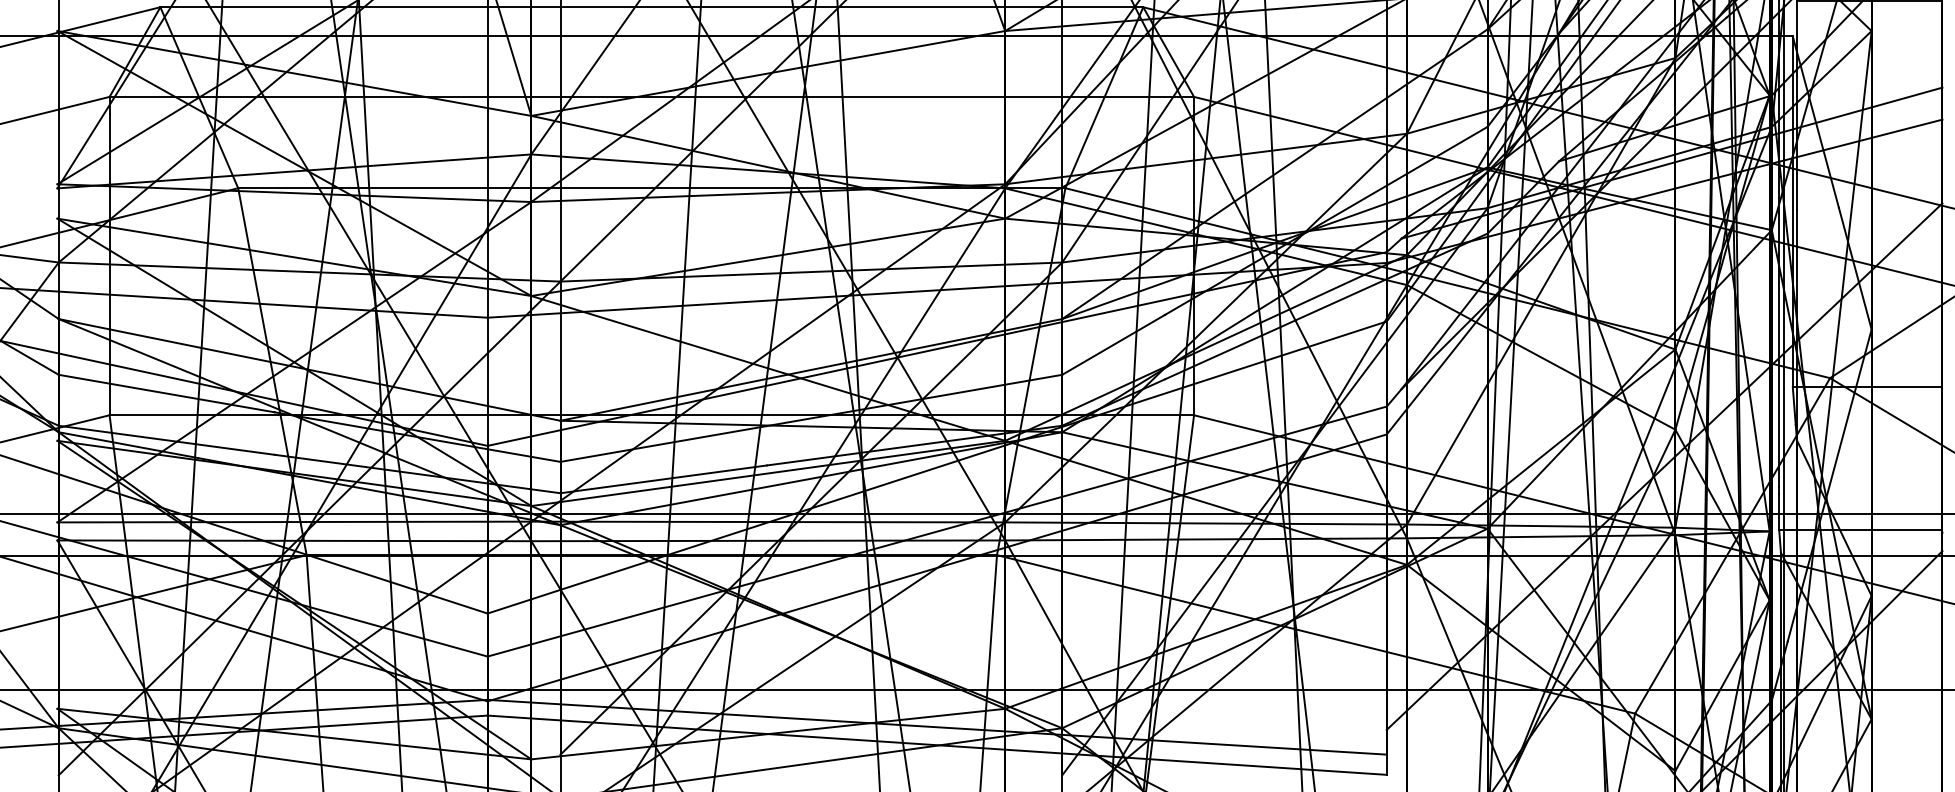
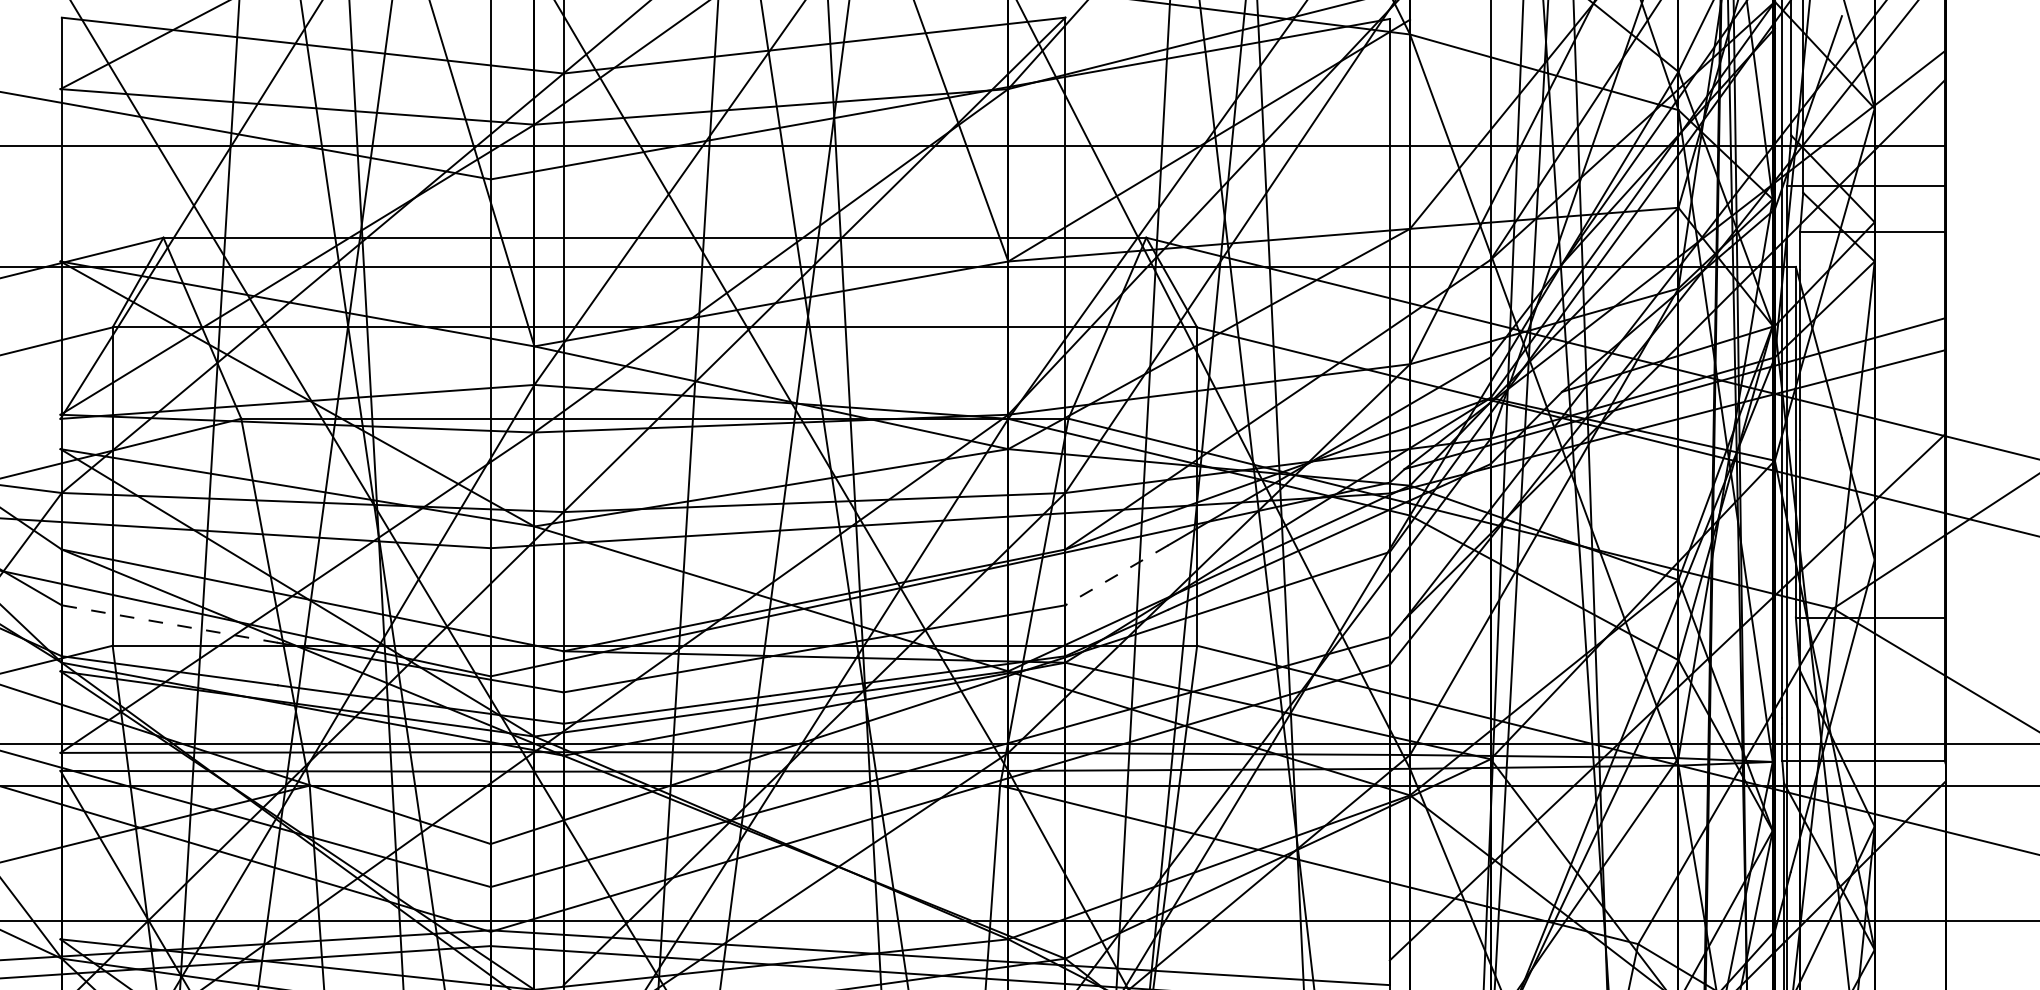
line: (1113, 345) -> (1116, 575), solid -> dashed
line: (166, 394) -> (169, 624), solid -> dashed

